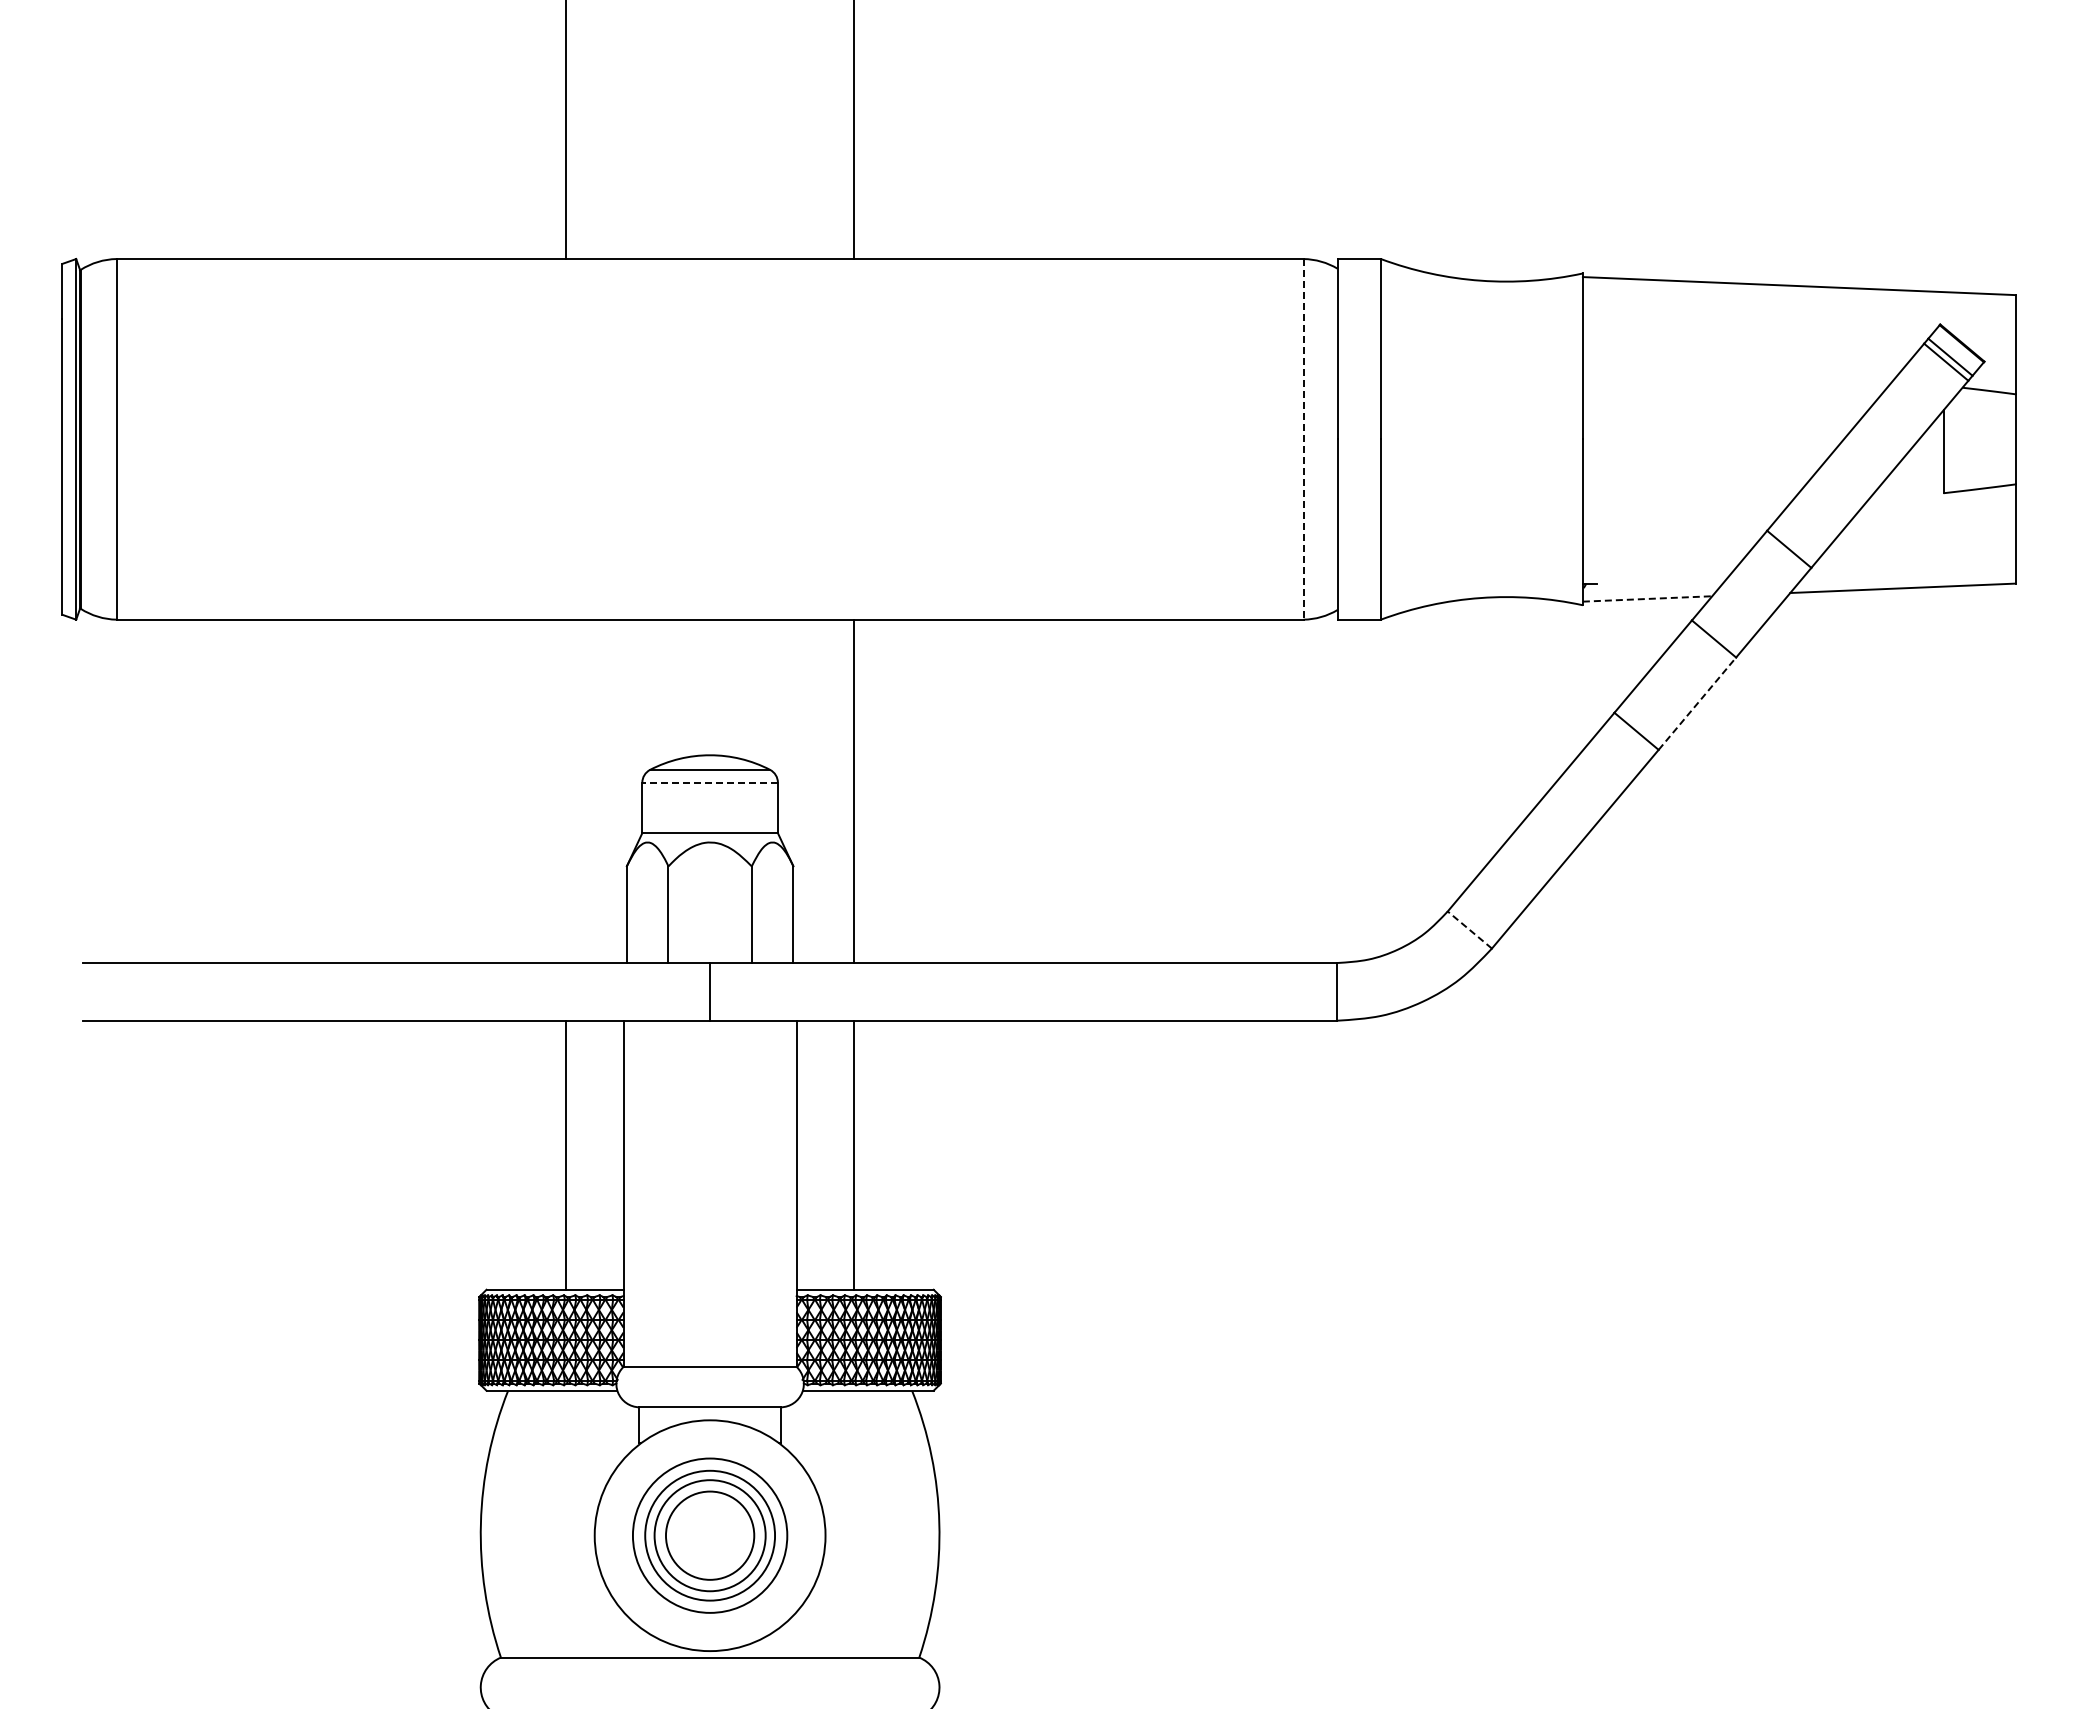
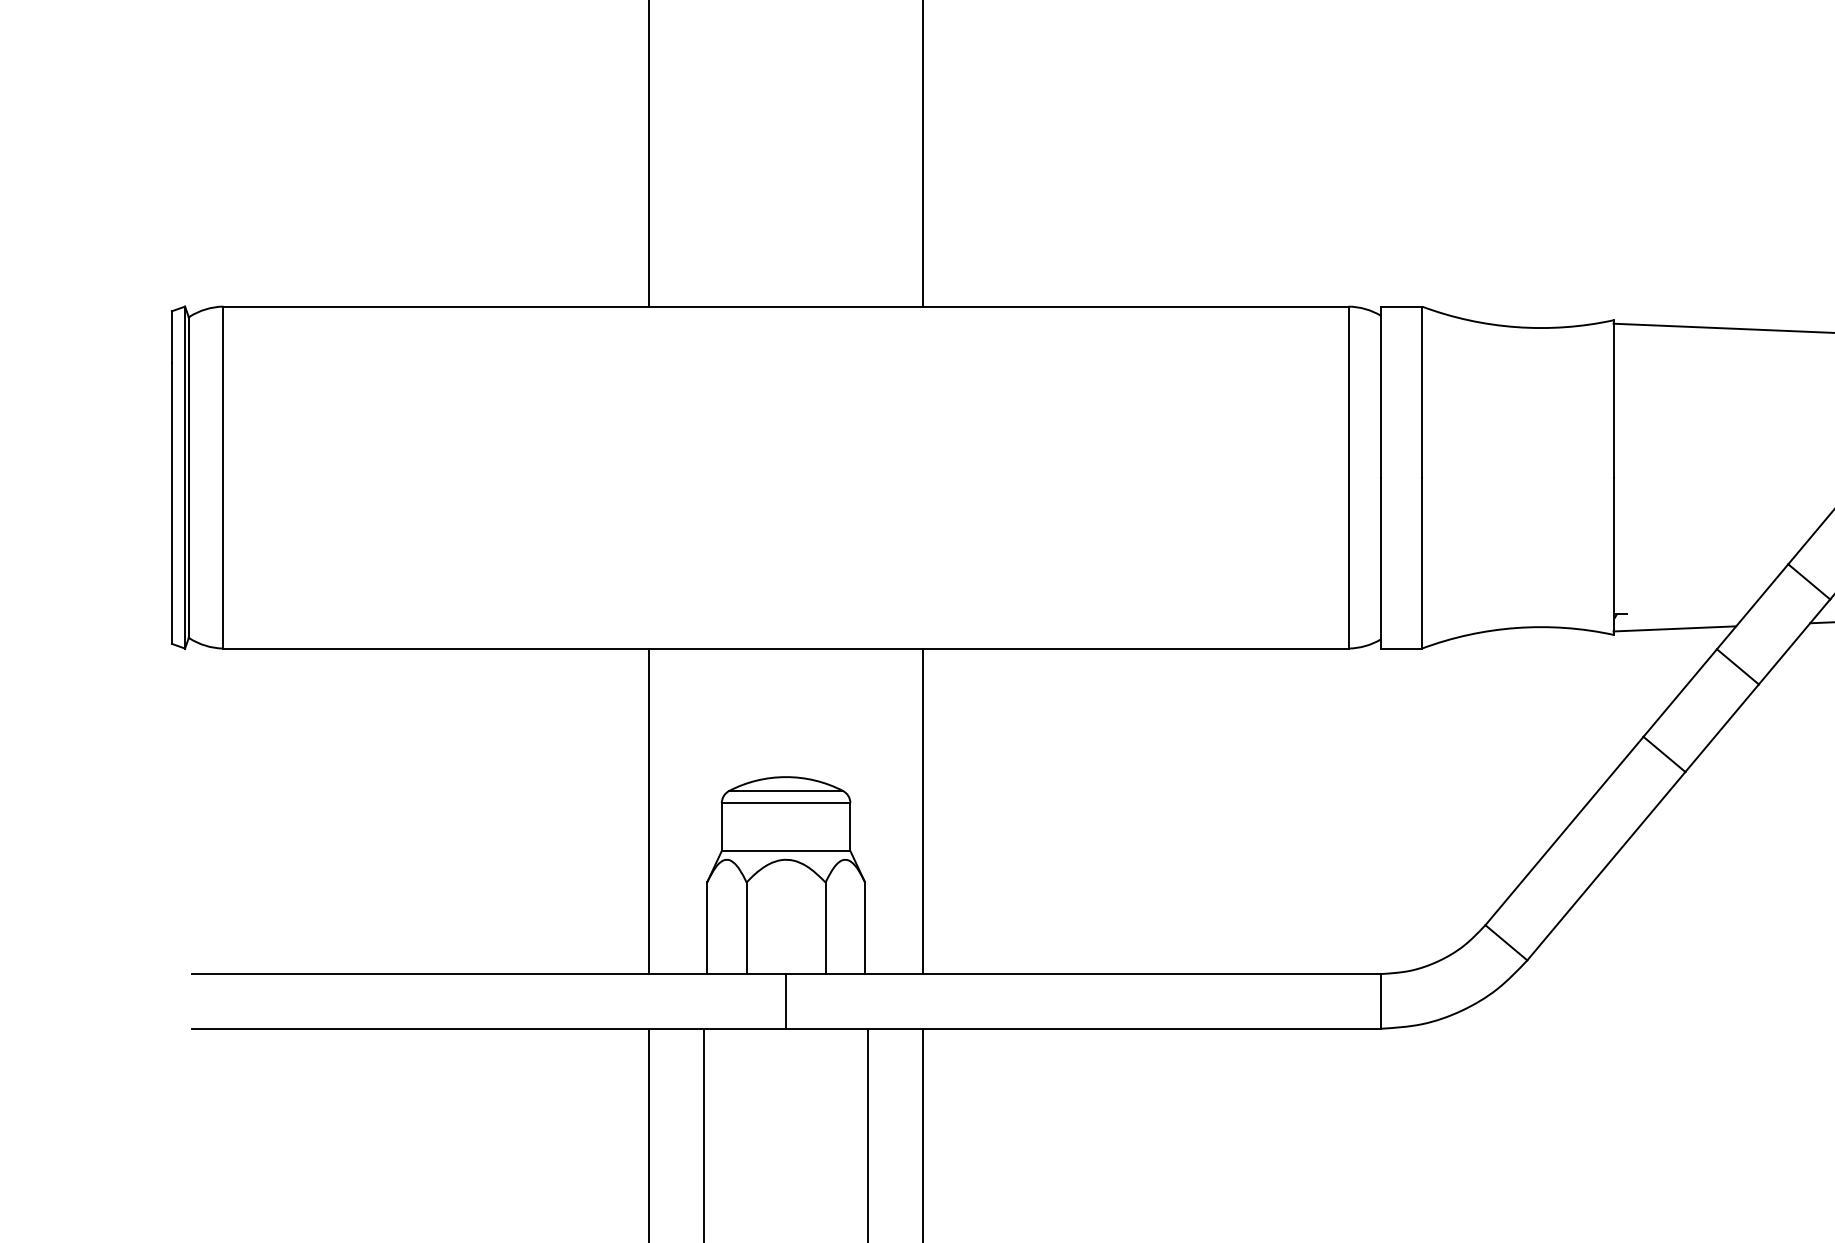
line: (1303, 439) -> (1348, 477), dashed -> solid
line: (1647, 598) -> (1674, 628), dashed -> solid
line: (1697, 703) -> (1722, 728), dashed -> solid
line: (710, 782) -> (786, 802), dashed -> solid
line: (565, 791) -> (648, 811), added
line: (1469, 930) -> (1506, 943), dashed -> solid

